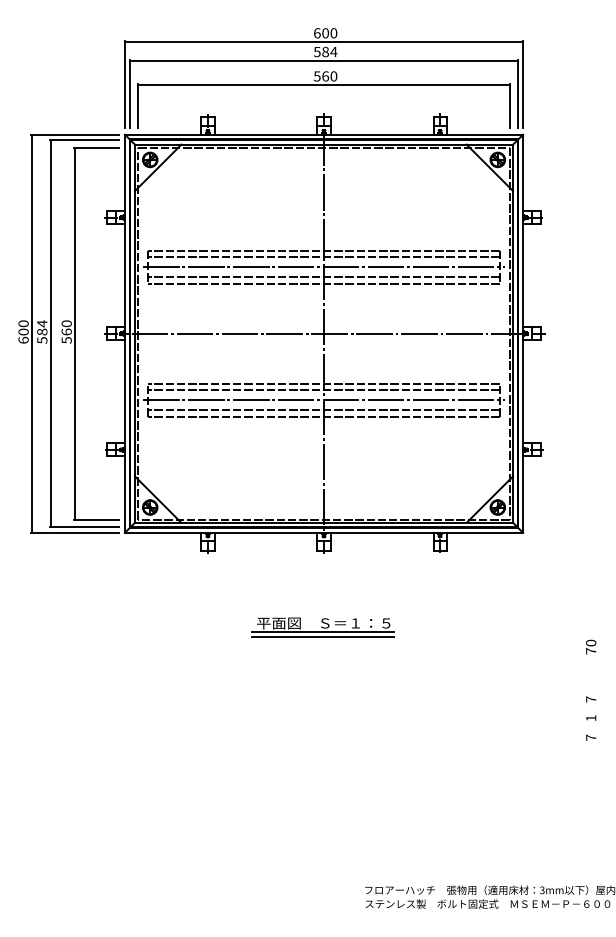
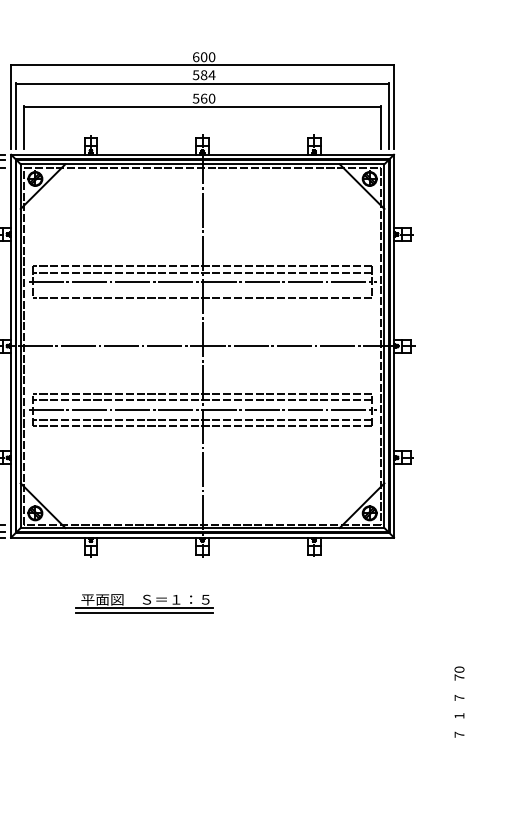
line: (323, 277) -> (202, 292), removed
part: (322, 627) -> (144, 603), moved
text: (591, 646) -> (459, 672), moved

